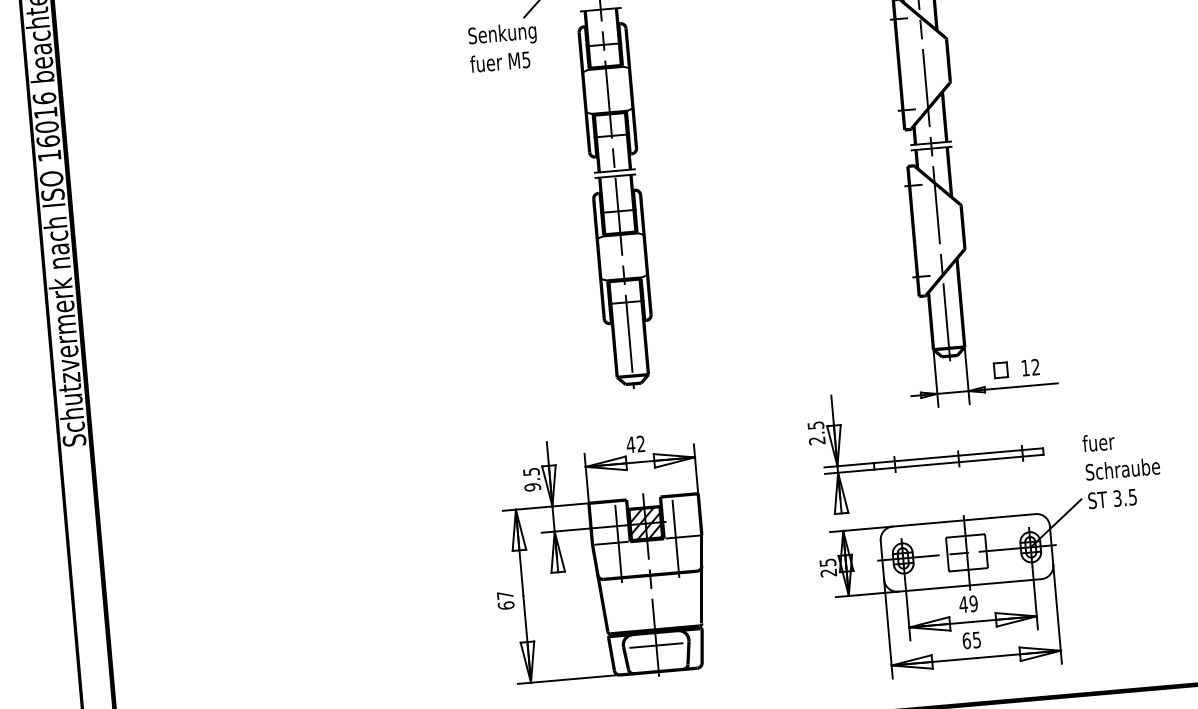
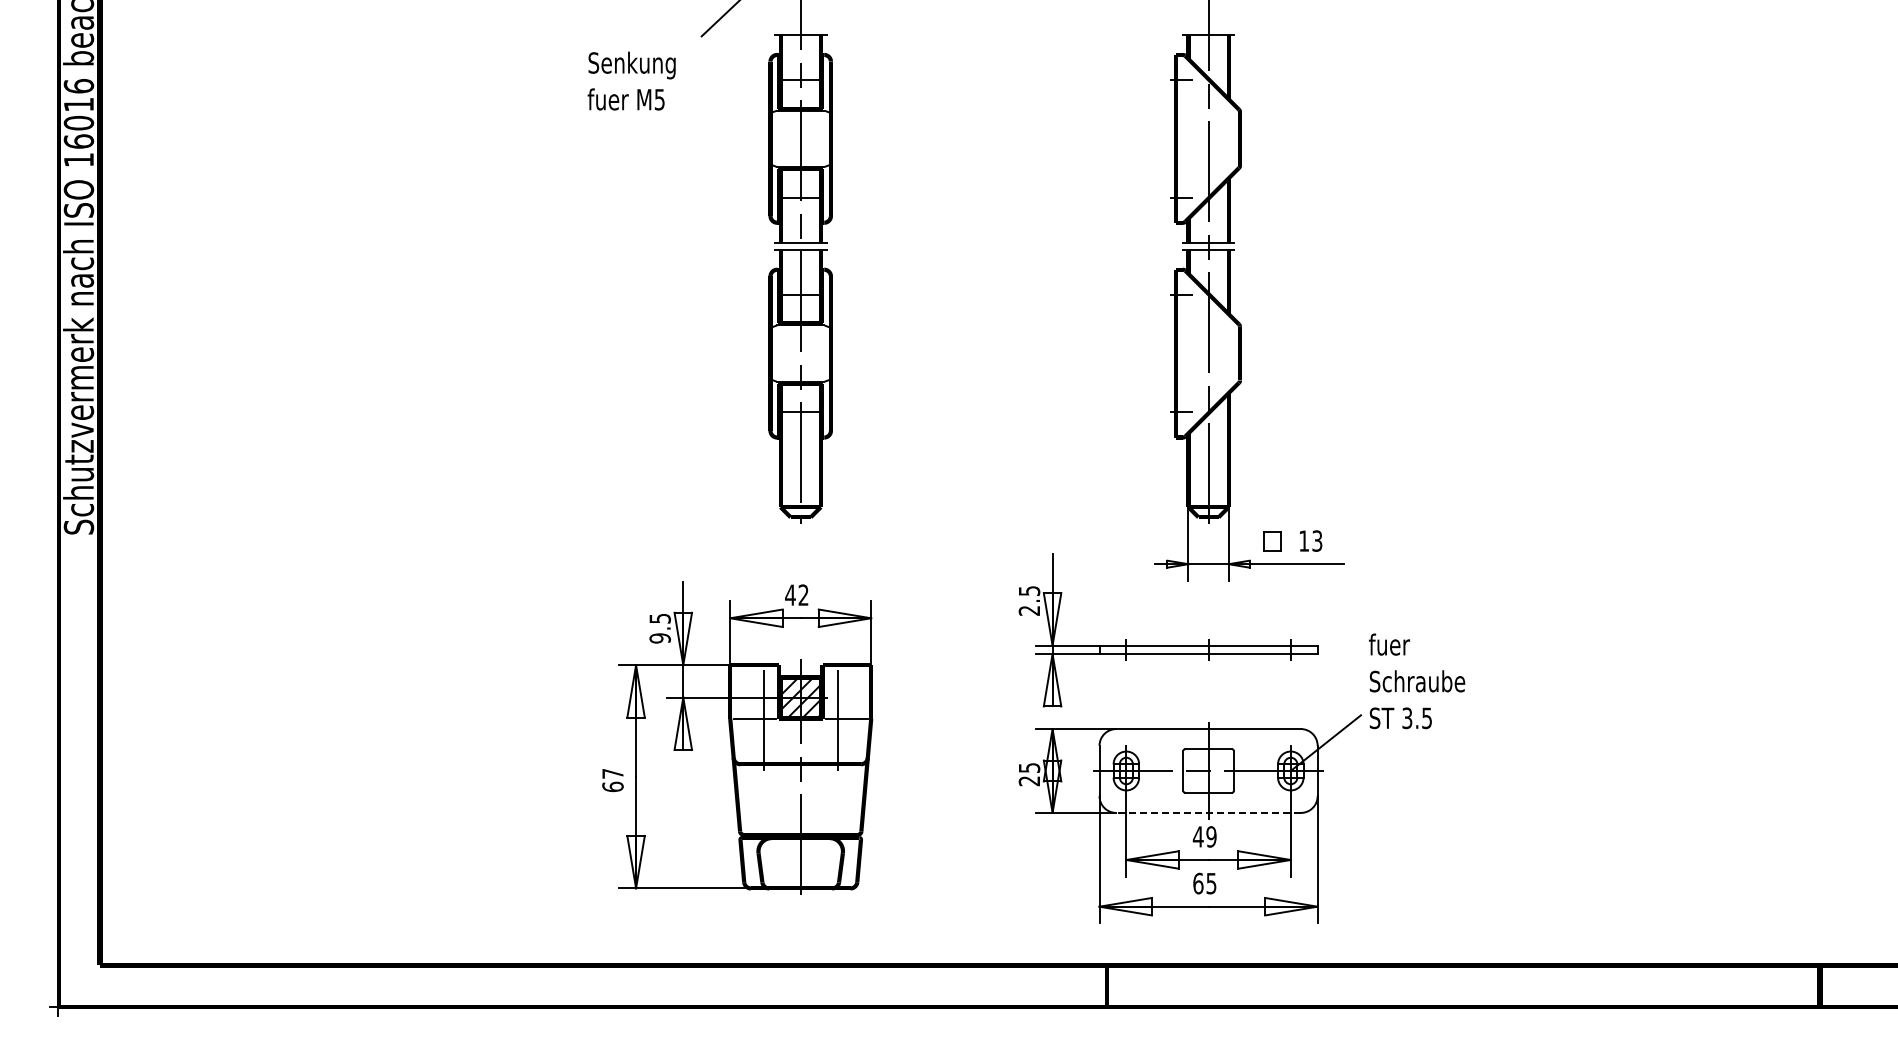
text: (503, 46) -> (631, 80), moved
text: (1035, 366) -> (1317, 540), 12 -> 13
line: (969, 585) -> (1208, 812), solid -> dashed
line: (656, 645) -> (800, 854), removed

